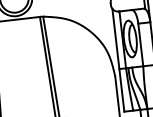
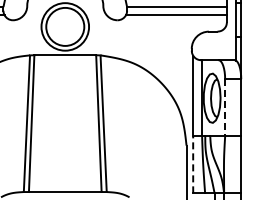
line: (141, 44) -> (225, 107), solid -> dashed
line: (122, 90) -> (193, 164), solid -> dashed

